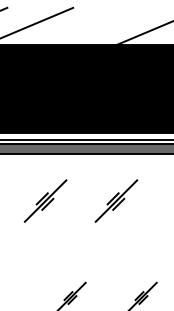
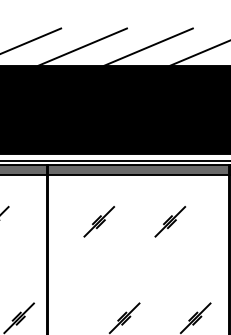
line: (94, 25) -> (148, 46), added
part: (44, 200) -> (98, 221), size x0.71
part: (116, 200) -> (170, 221), size x0.71

